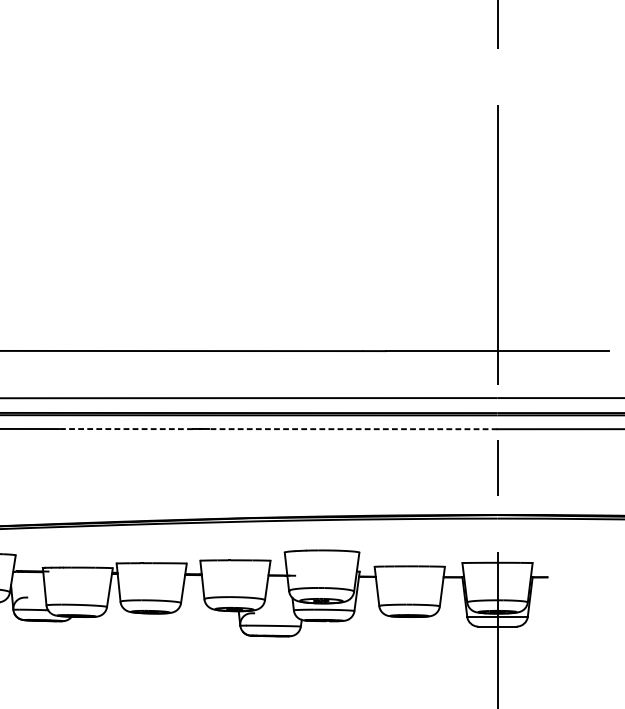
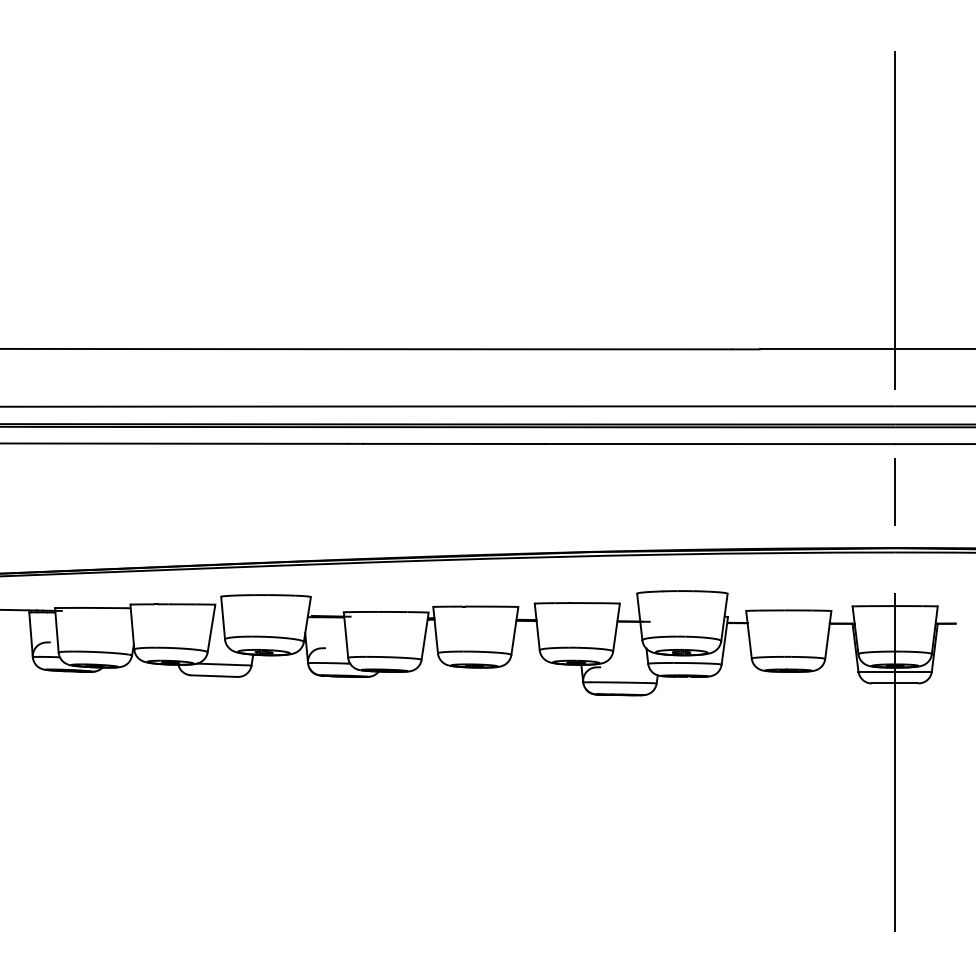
line: (125, 428) -> (444, 443), dashed -> solid
line: (352, 429) -> (719, 444), dashed -> solid

